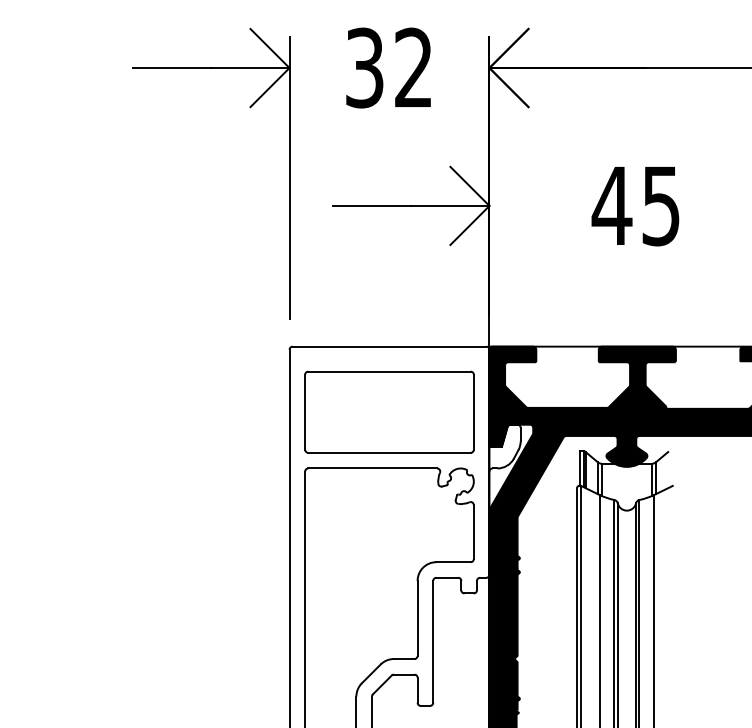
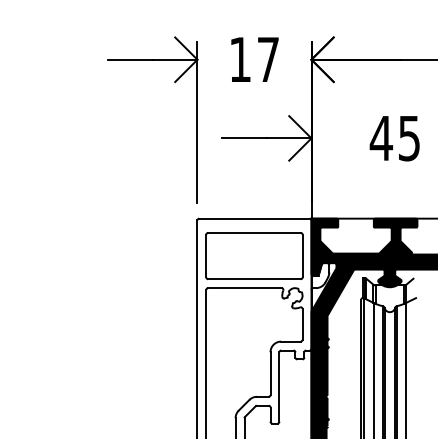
text: (387, 67) -> (253, 59), 32 -> 17

